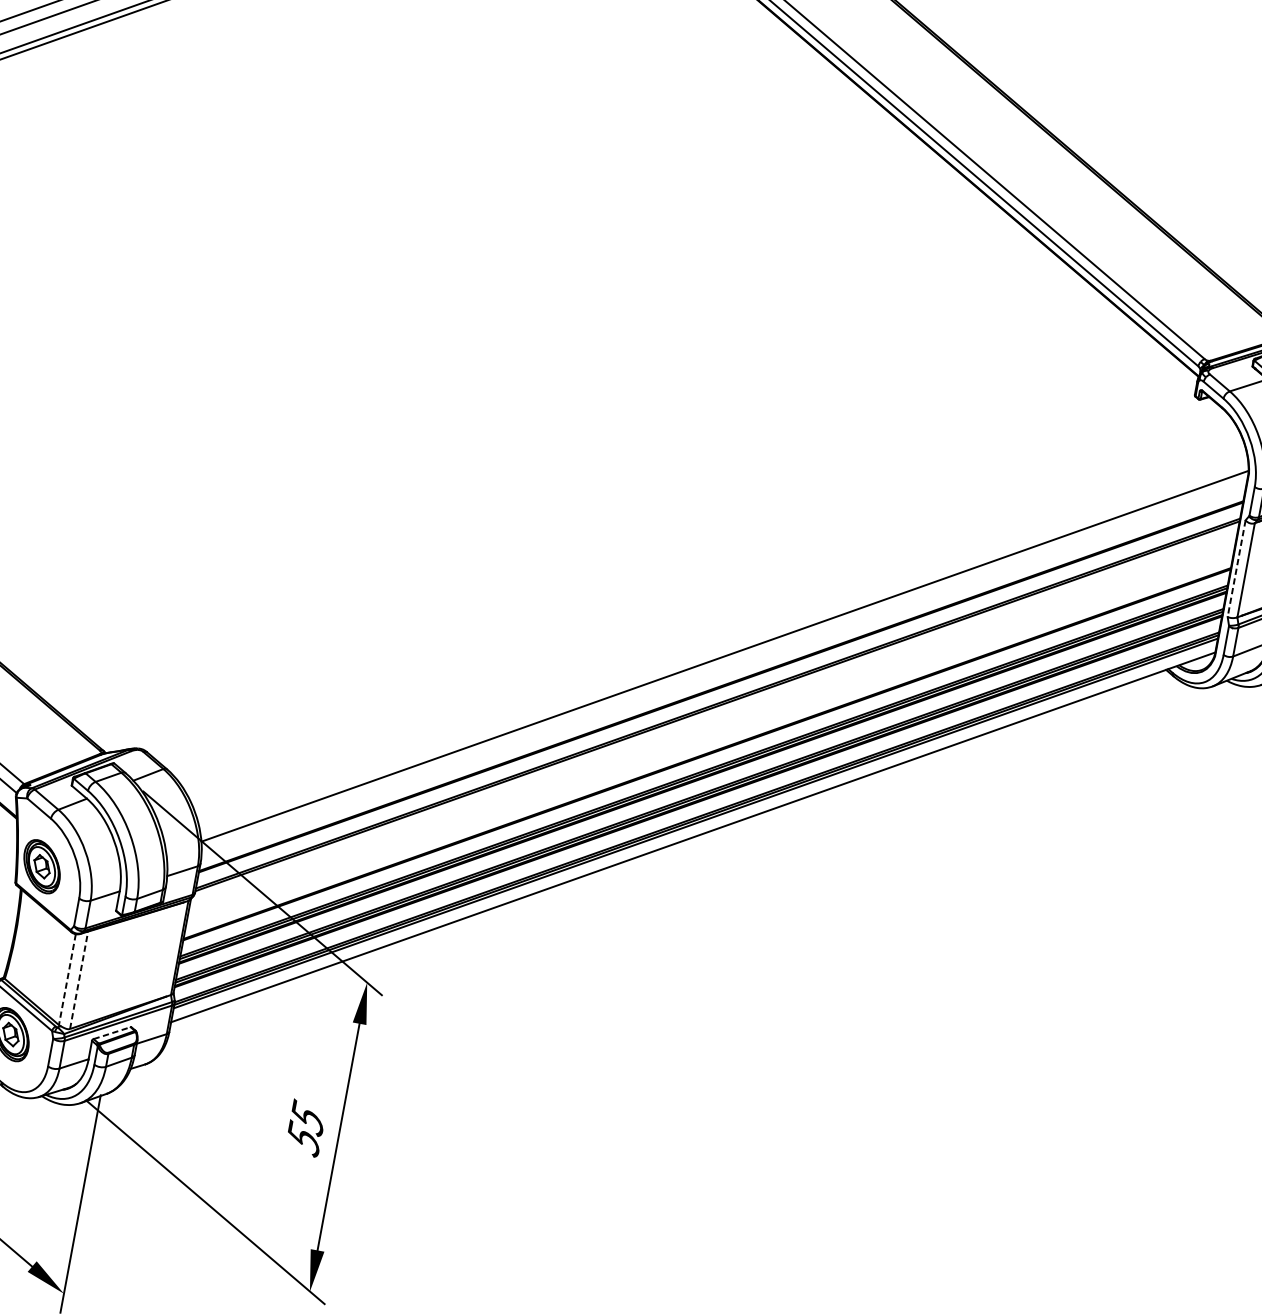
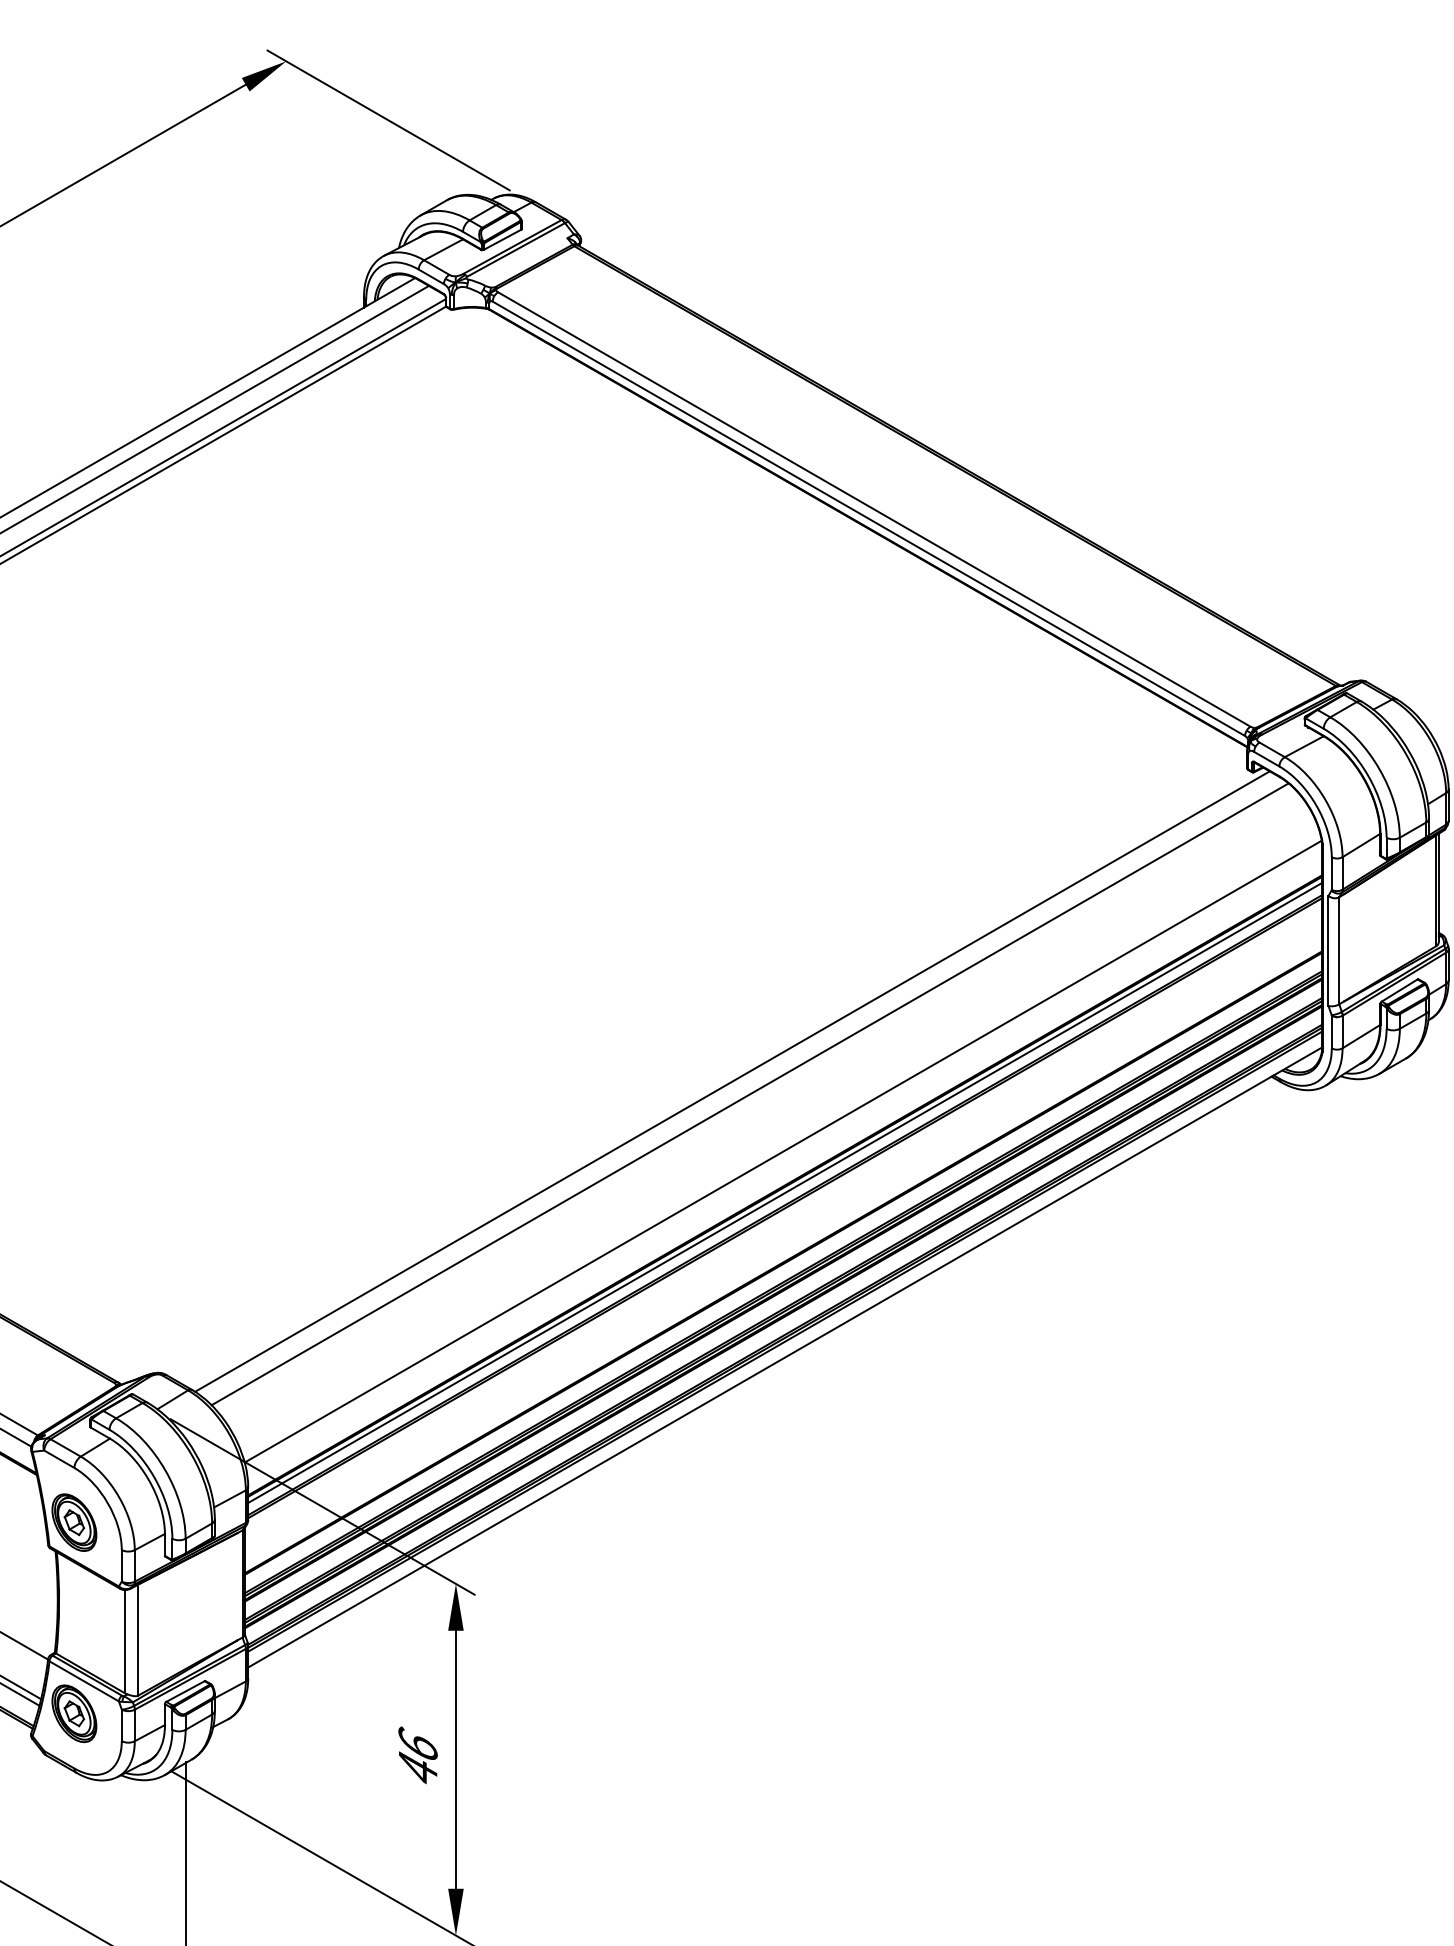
line: (1236, 569) -> (1328, 951), dashed -> solid
line: (691, 586) -> (732, 1081), added
line: (704, 600) -> (749, 1094), added
line: (720, 692) -> (785, 1192), added
line: (67, 979) -> (125, 1641), dashed -> solid
line: (79, 979) -> (138, 1639), dashed -> solid
line: (112, 1033) -> (185, 1691), dashed -> solid
text: (305, 1127) -> (417, 1756), 55 -> 46

